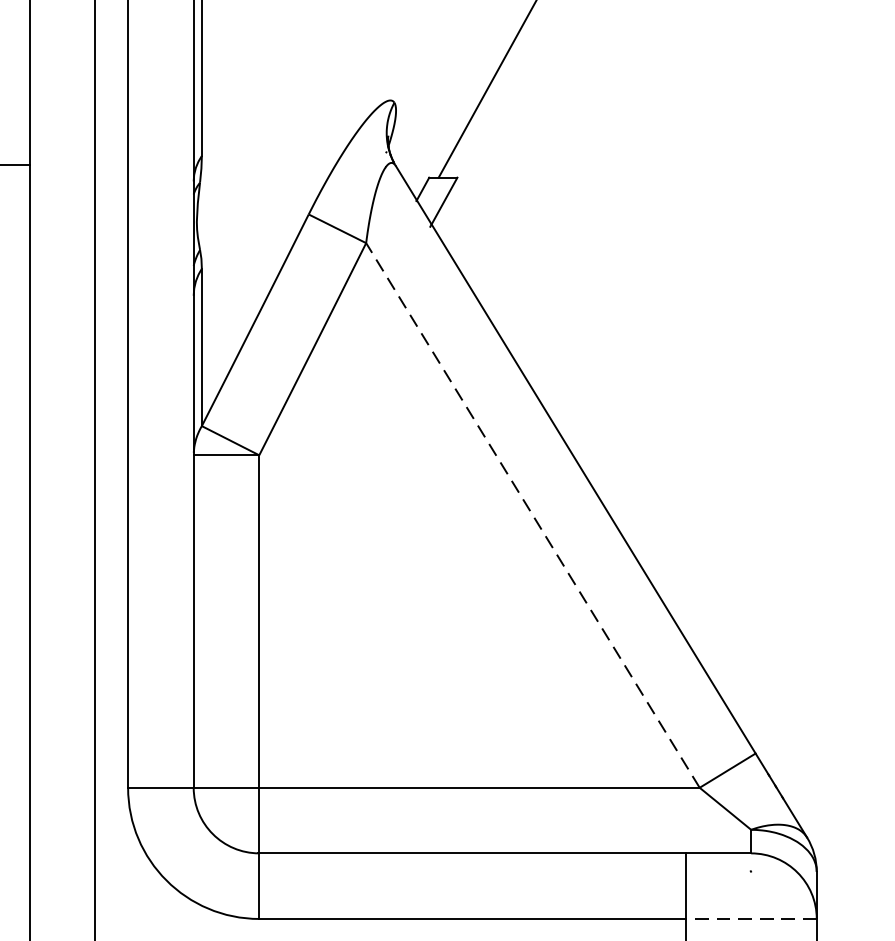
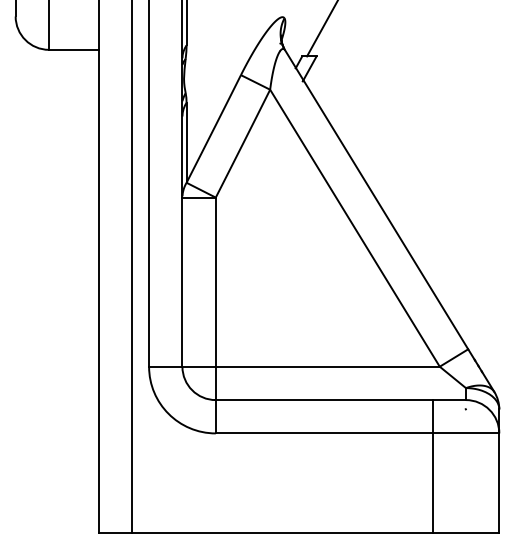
line: (532, 514) -> (354, 227), dashed -> solid
line: (750, 919) -> (465, 433), dashed -> solid

